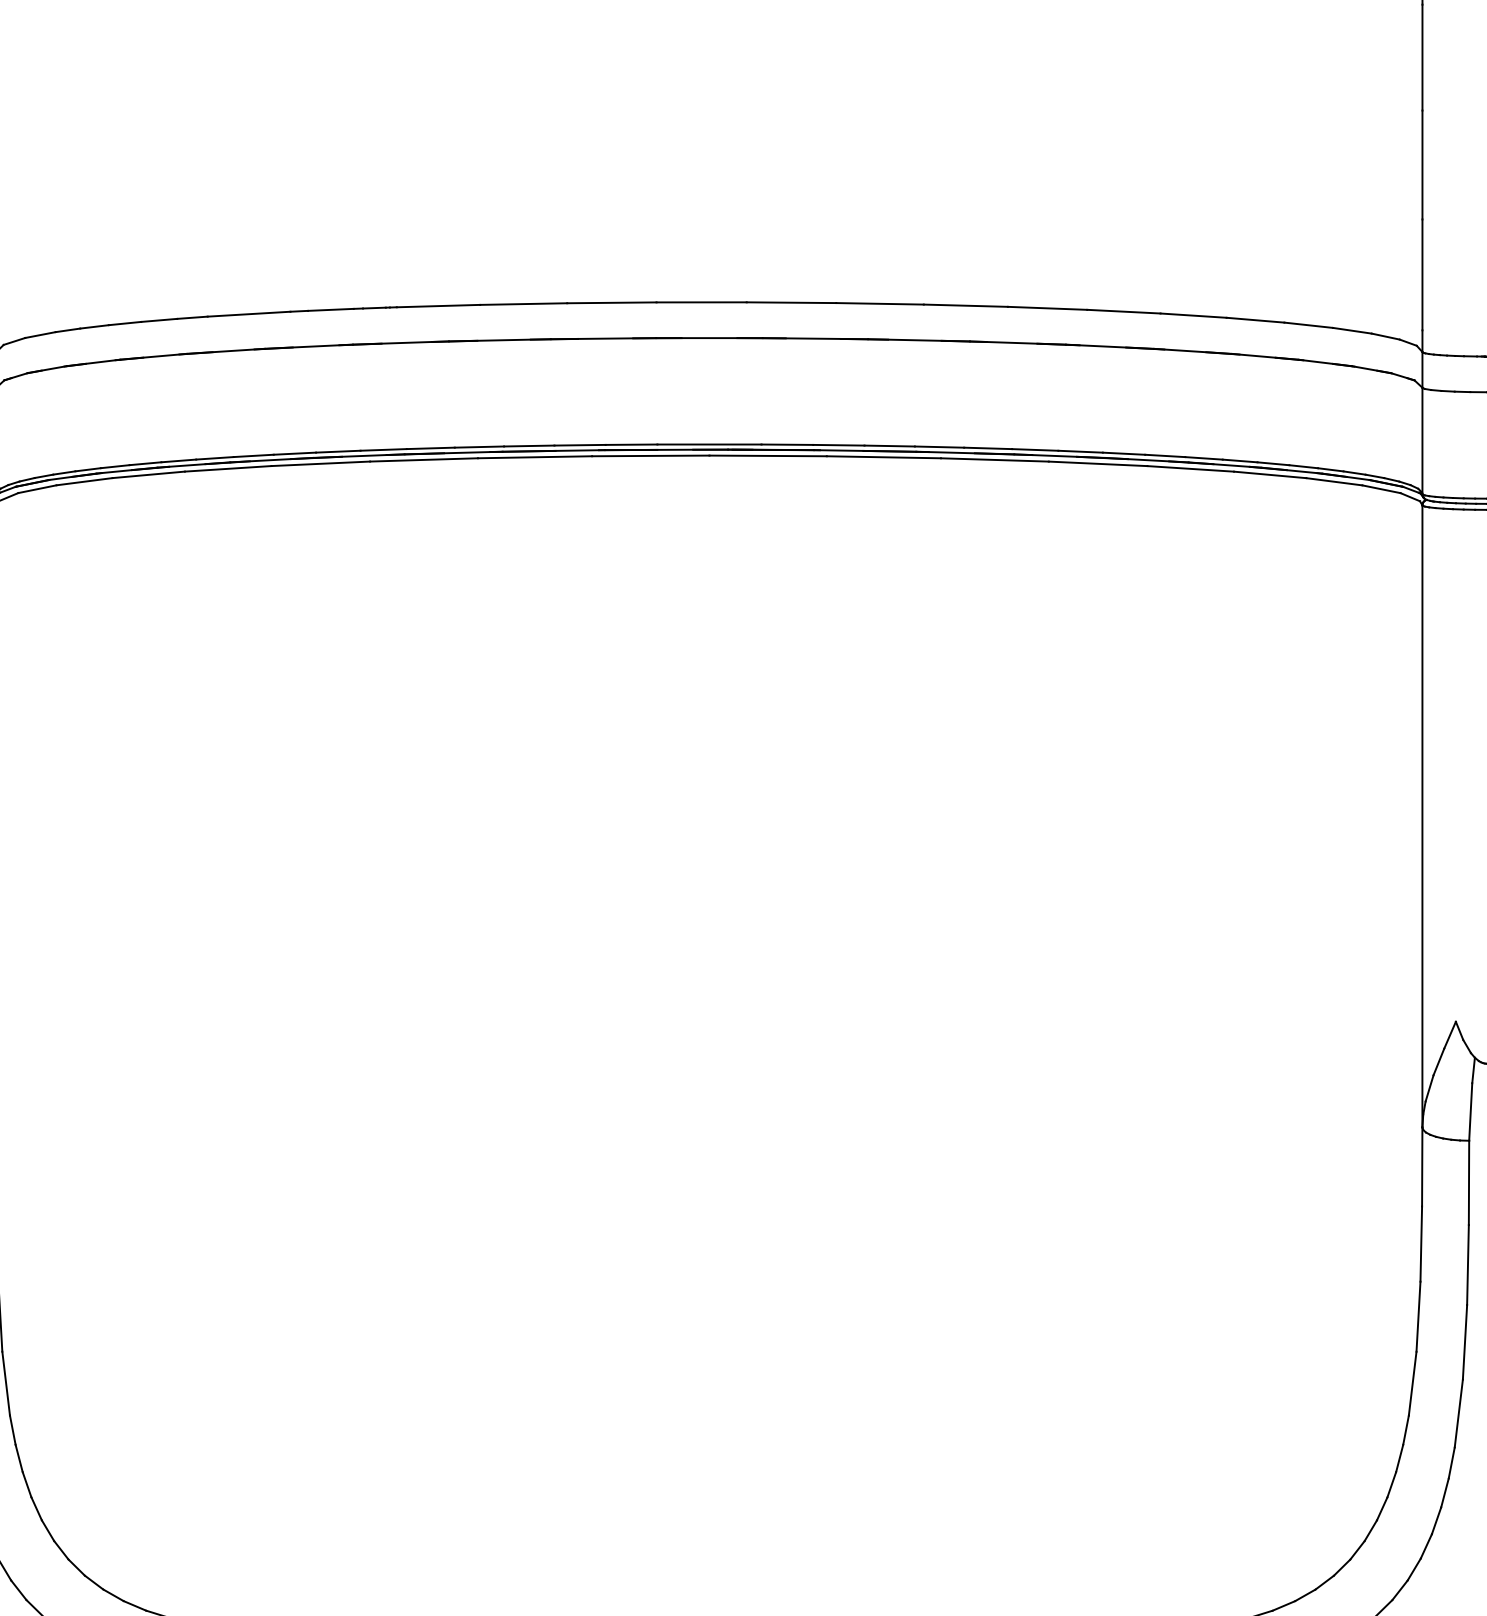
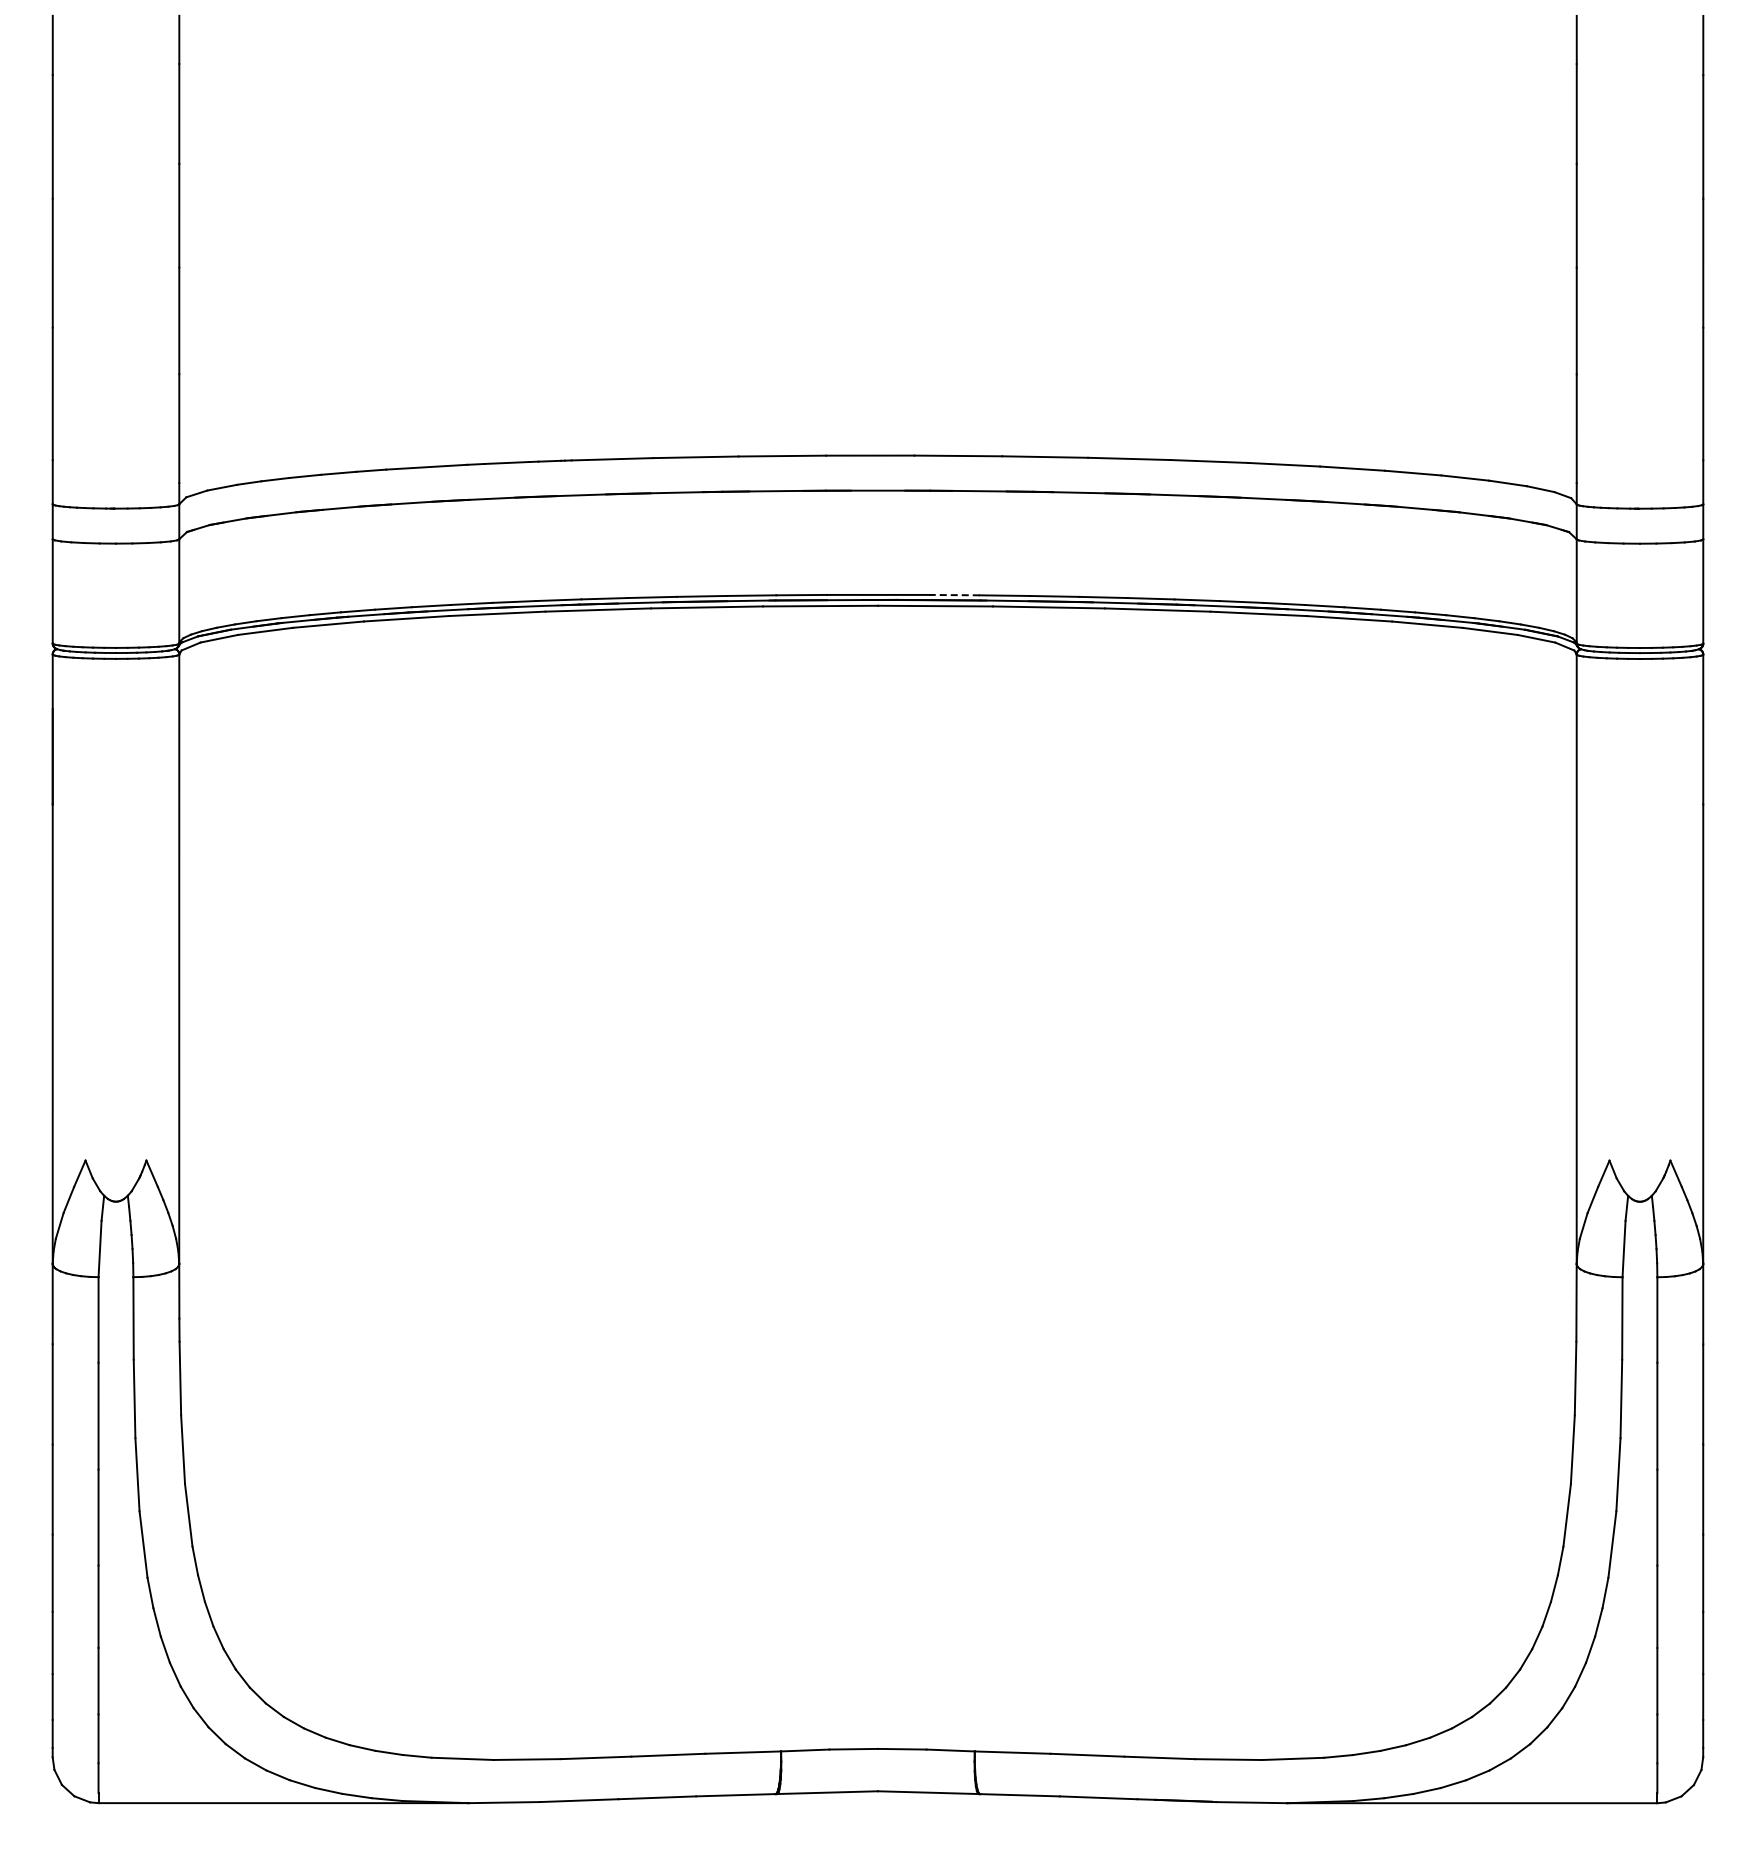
line: (786, 445) -> (953, 595), solid -> dashed

